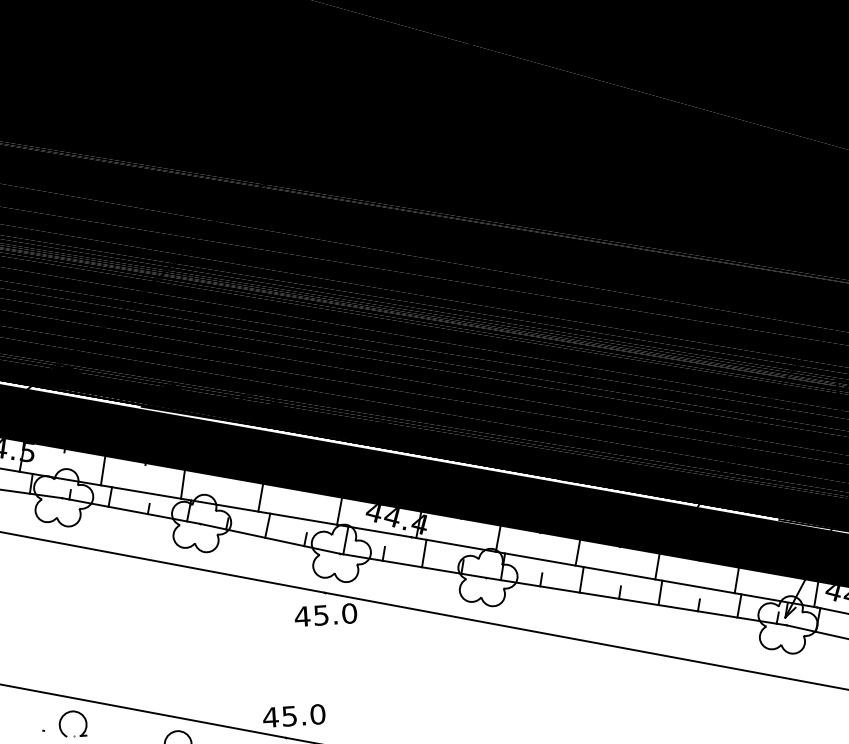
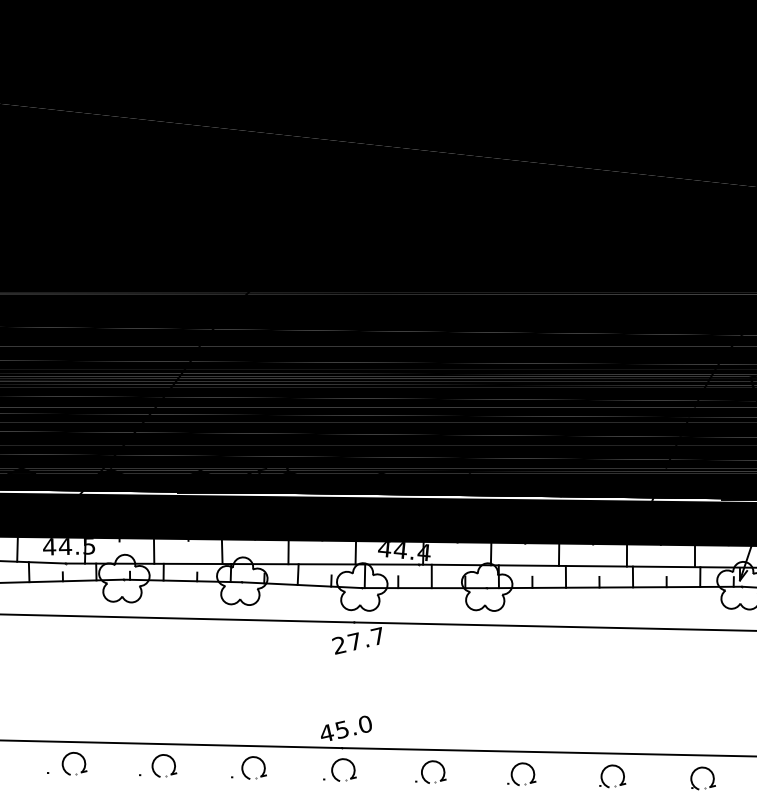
text: (325, 614) -> (358, 640), 45.0 -> 27.7

